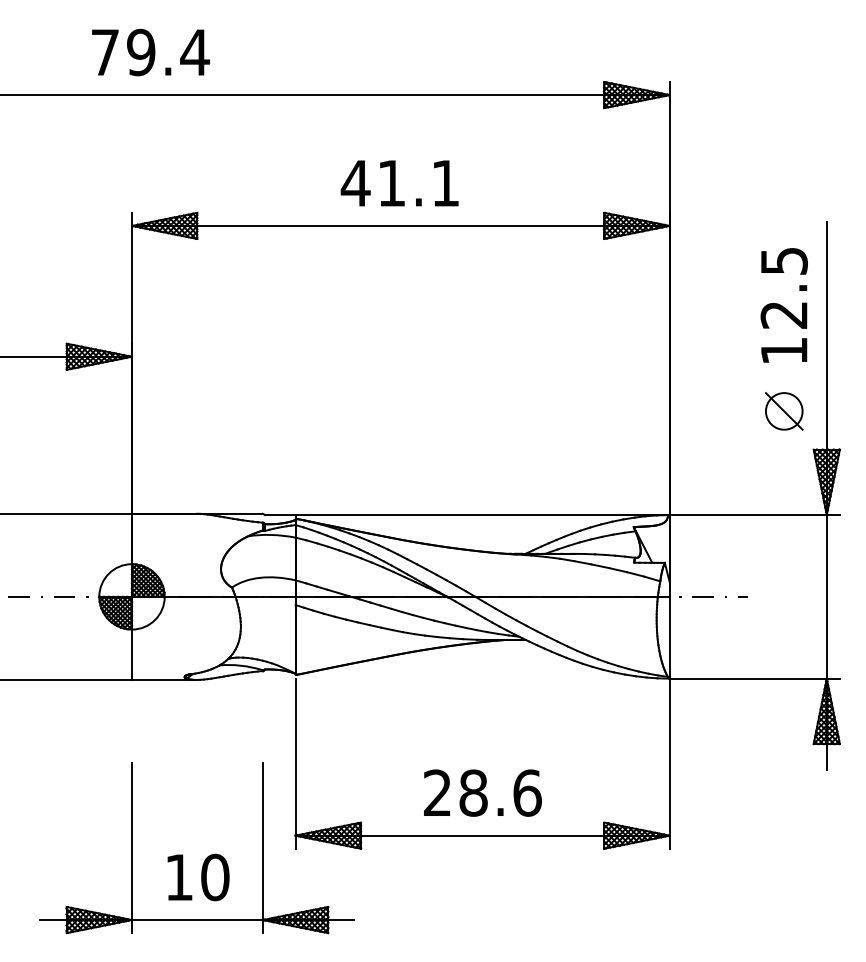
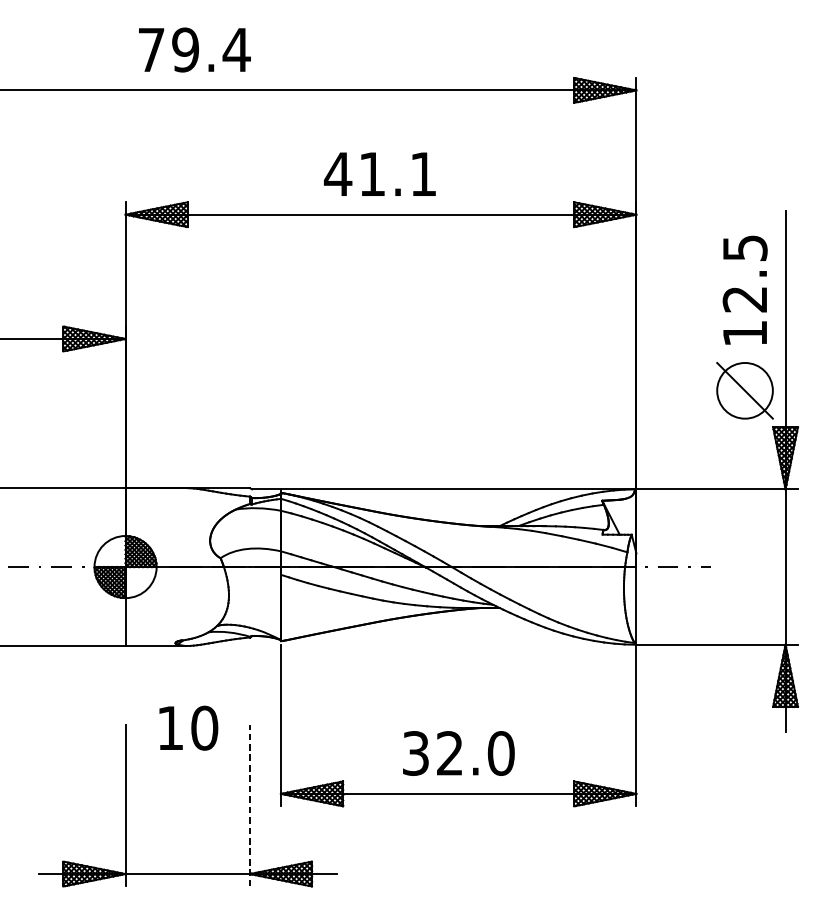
text: (150, 52) -> (194, 49), moved
part: (784, 411) -> (745, 390), size x1.6
text: (482, 792) -> (458, 752), 28.6 -> 32.0
line: (262, 847) -> (249, 805), solid -> dashed
text: (198, 877) -> (188, 728), moved

